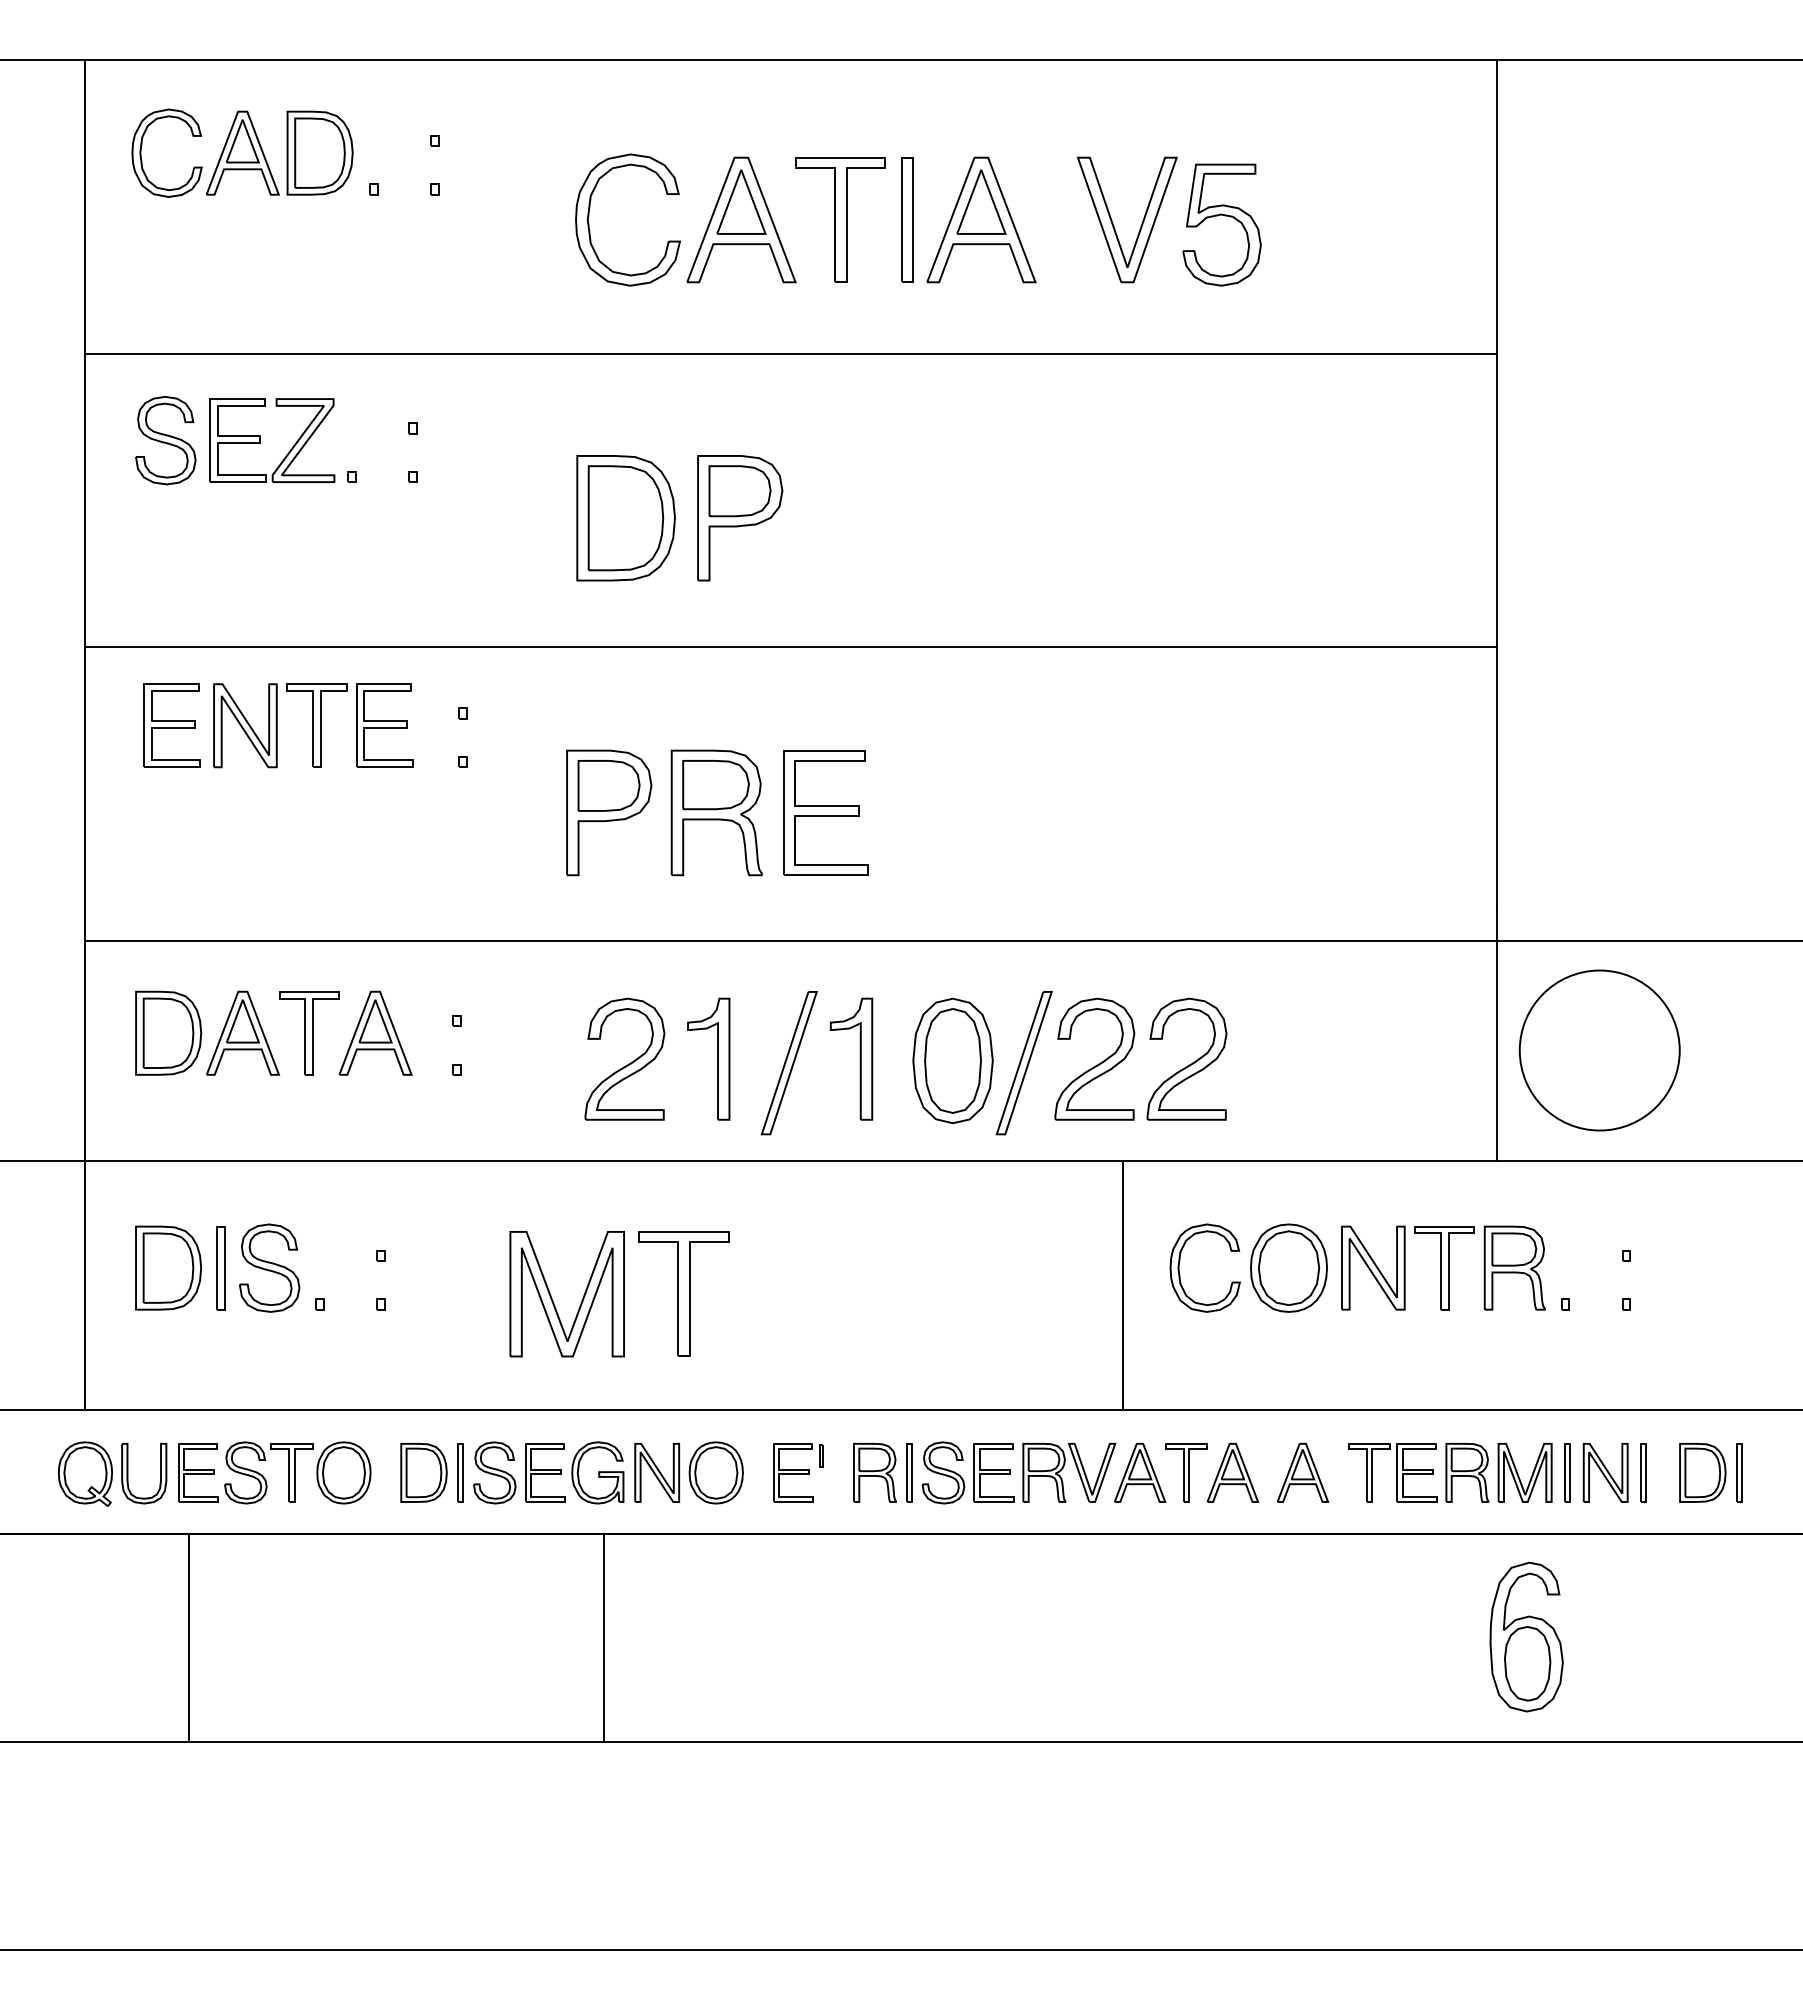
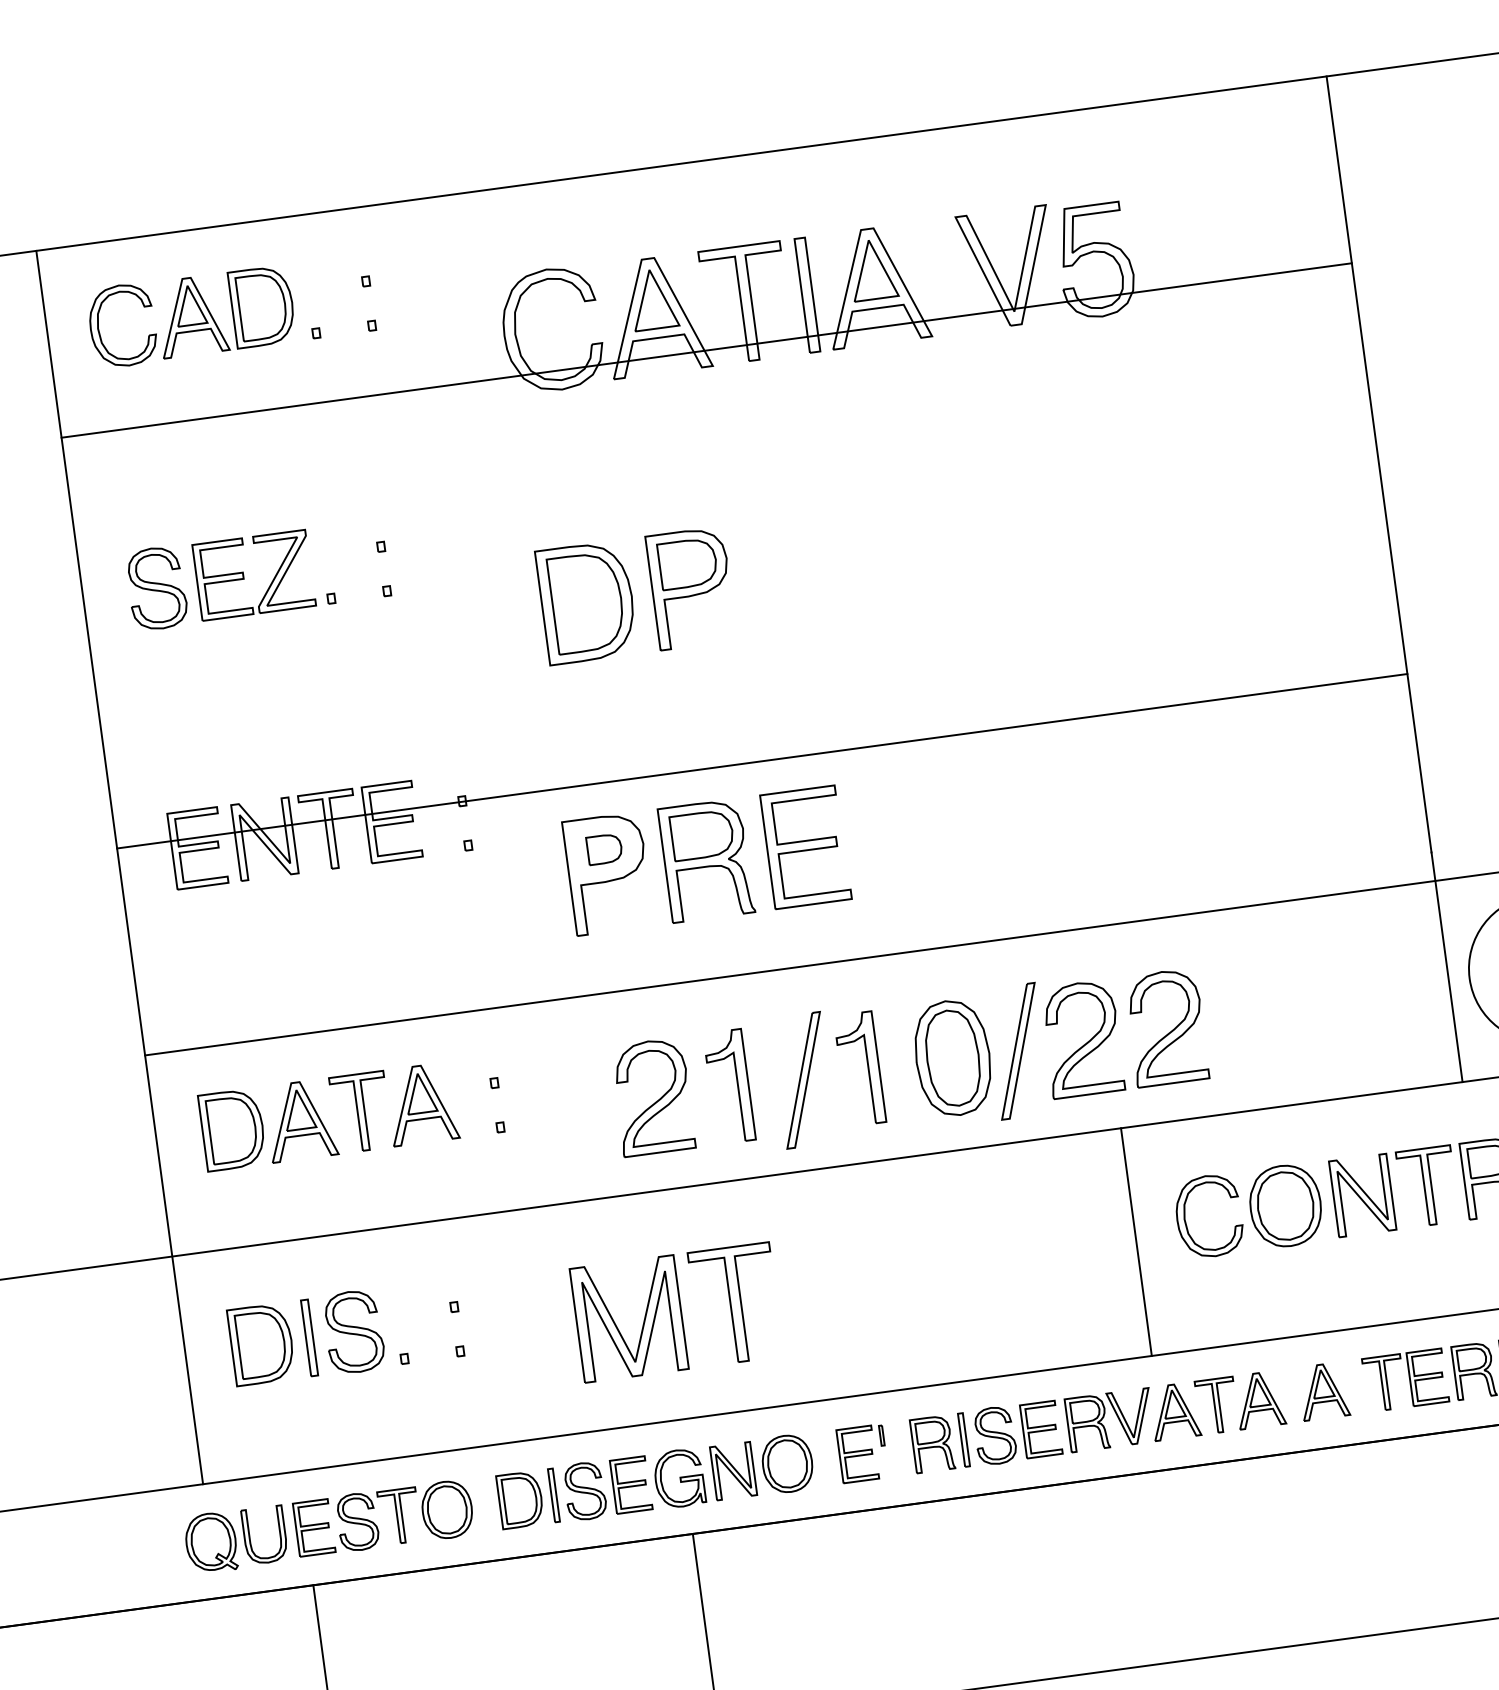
line: (791, 353) -> (706, 350), moved
line: (791, 647) -> (762, 761), moved
part: (608, 785) -> (604, 848), size x0.6

